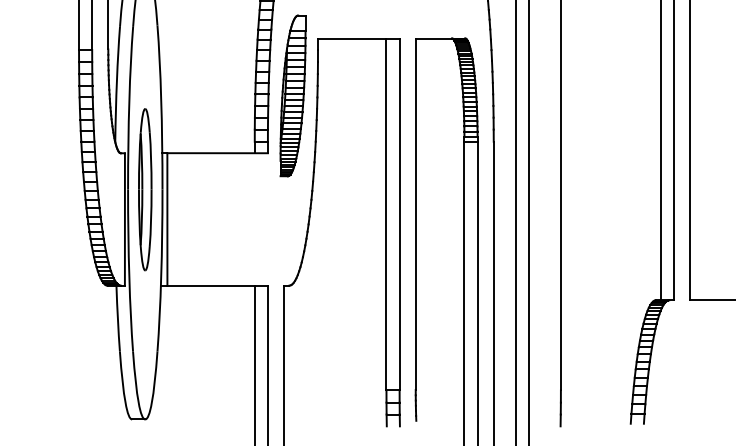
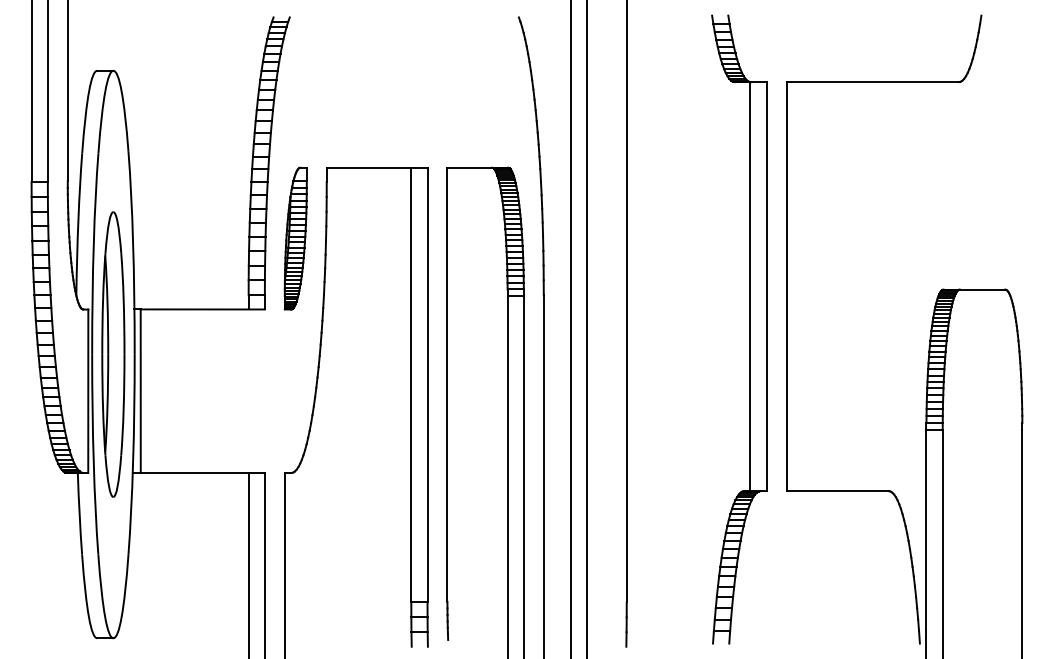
part: (292, 95) -> (295, 238), size x0.71
part: (145, 189) -> (113, 354), size x1.43

